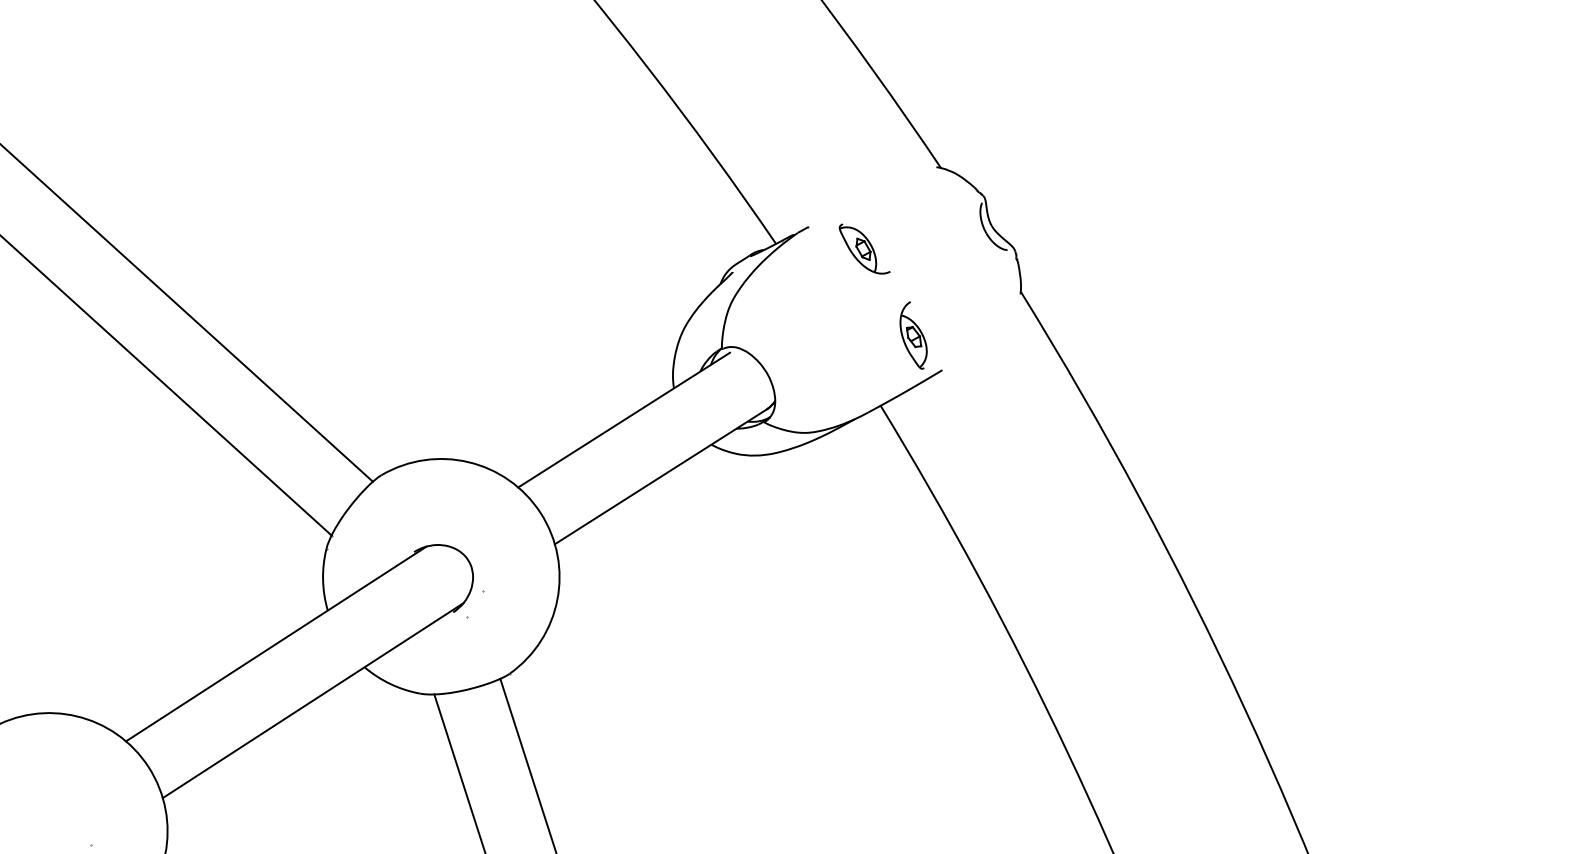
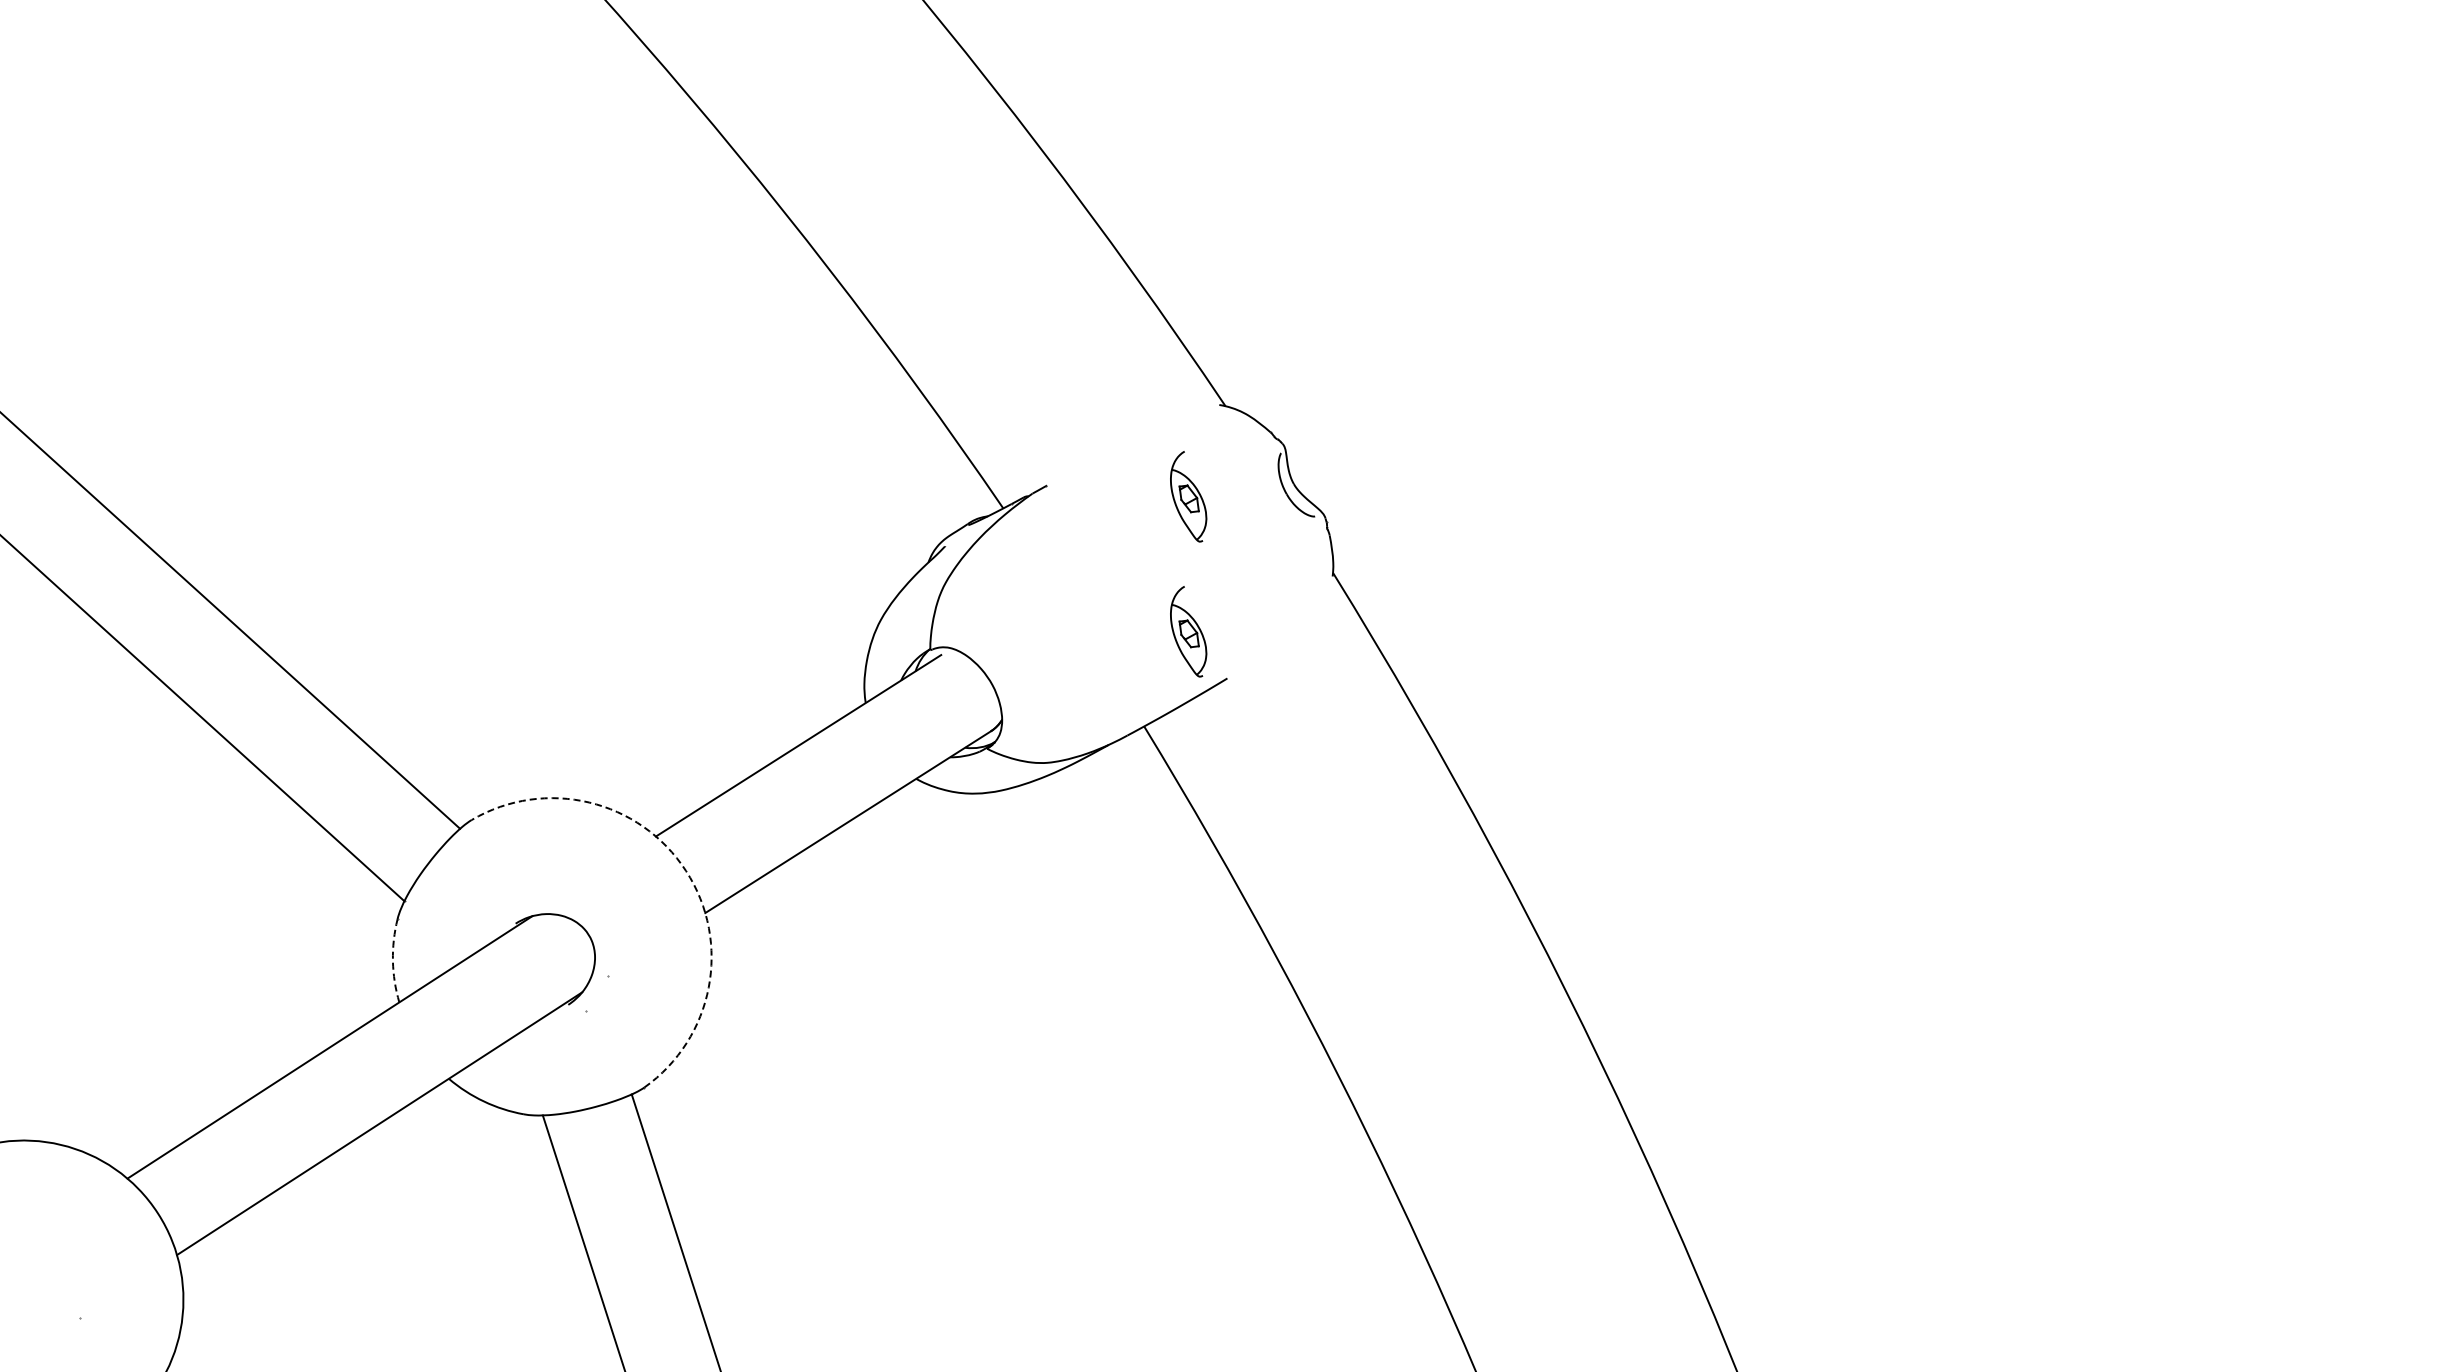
part: (913, 235) -> (1188, 496), added
part: (864, 249) -> (1122, 515), removed
arc: (540, 513) -> (686, 871), solid -> dashed
arc: (322, 579) -> (392, 960), solid -> dashed

